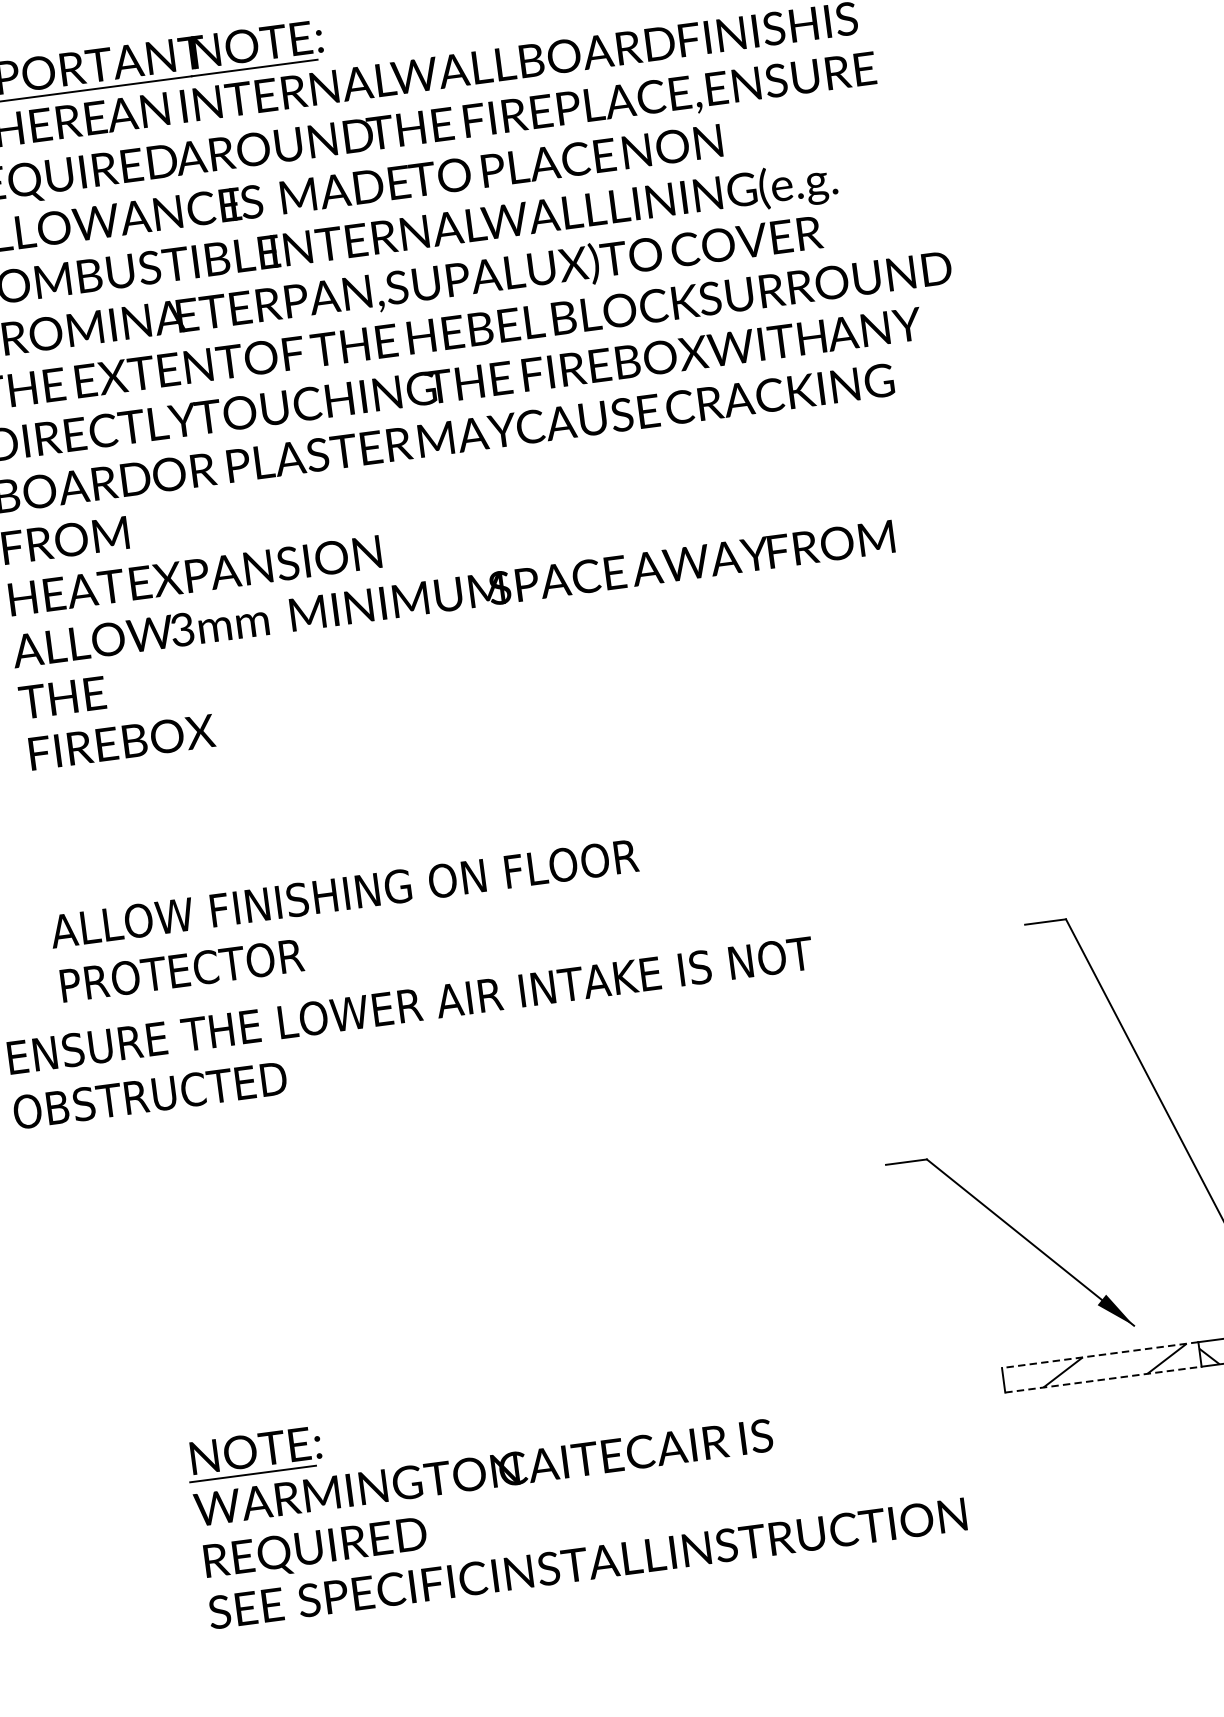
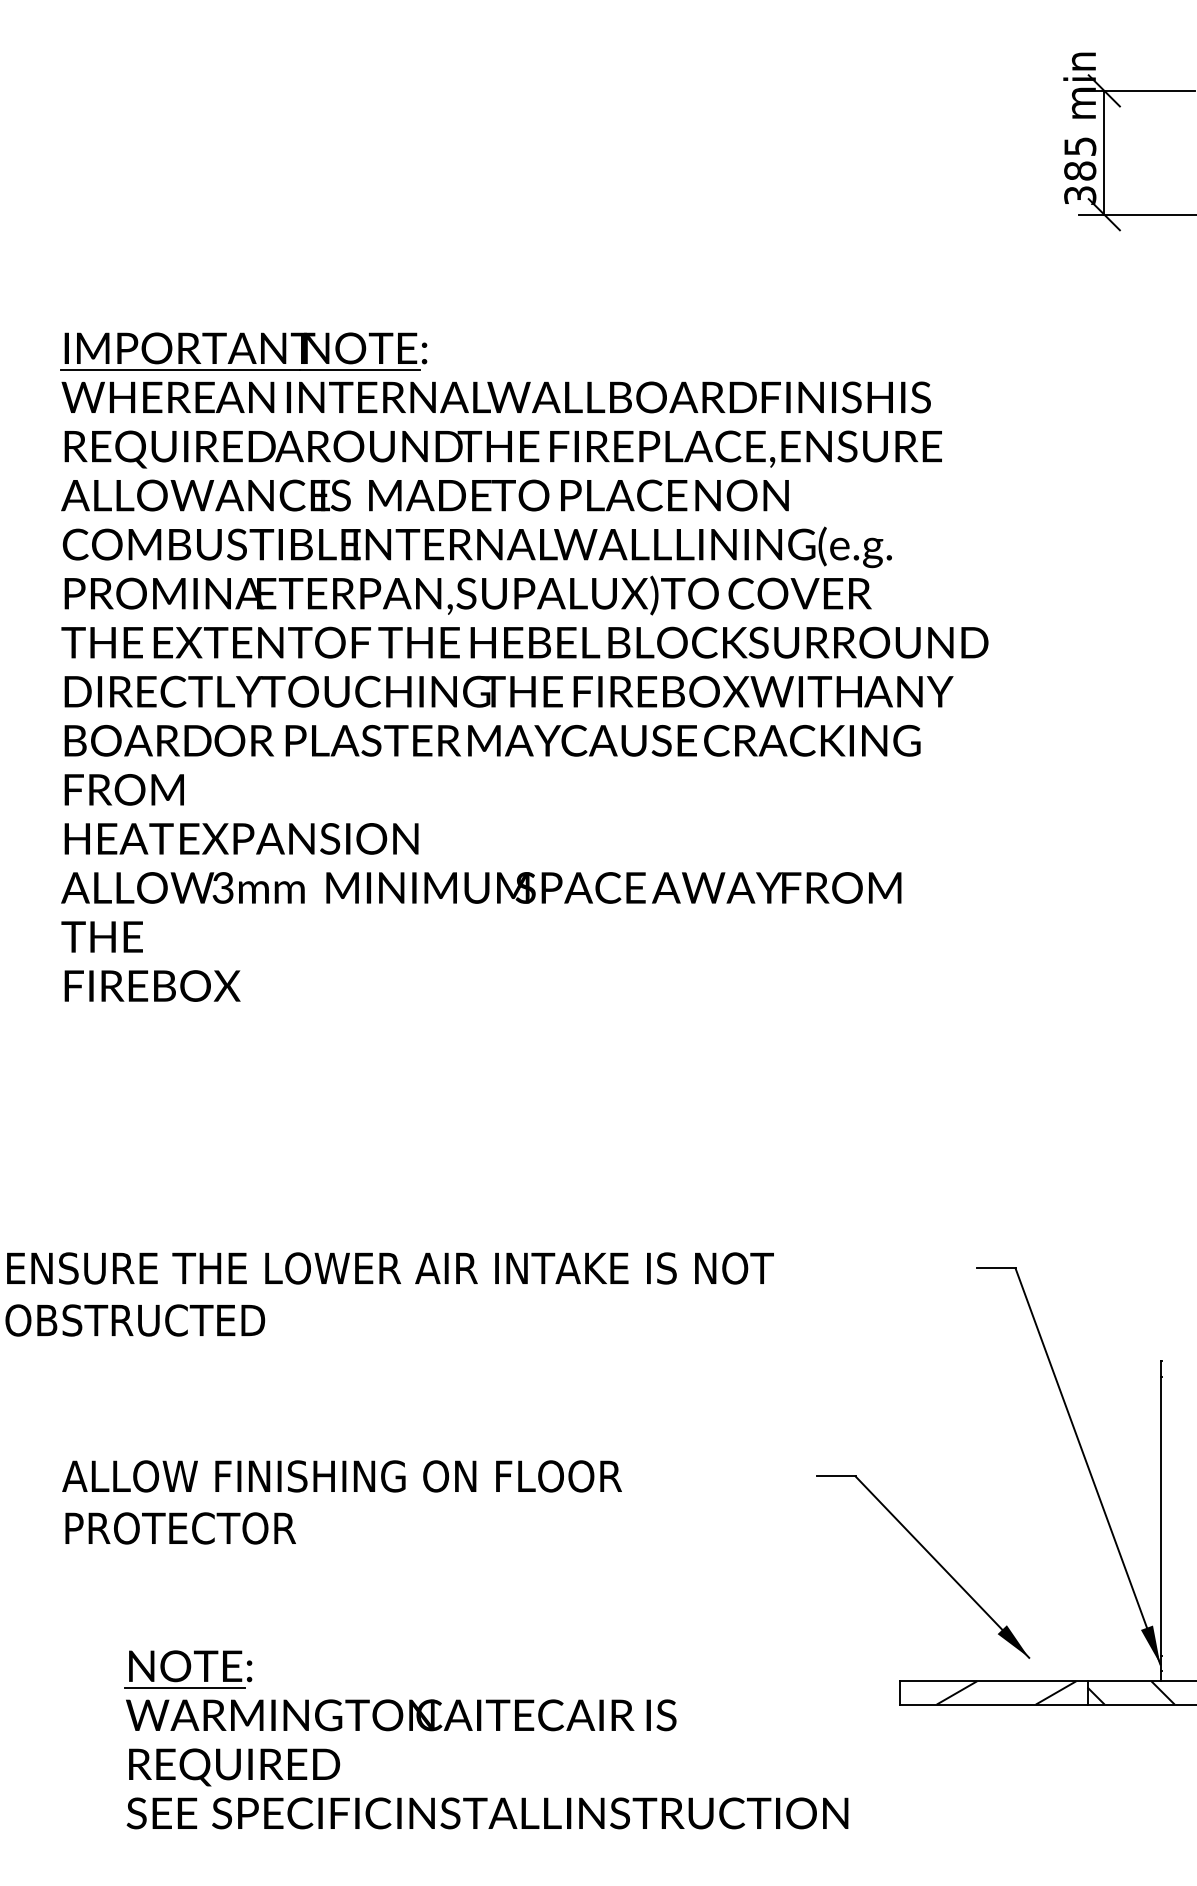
text: (347, 921) -> (341, 1502), moved
line: (1099, 1355) -> (993, 1681), dashed -> solid
line: (1103, 1379) -> (993, 1704), dashed -> solid

